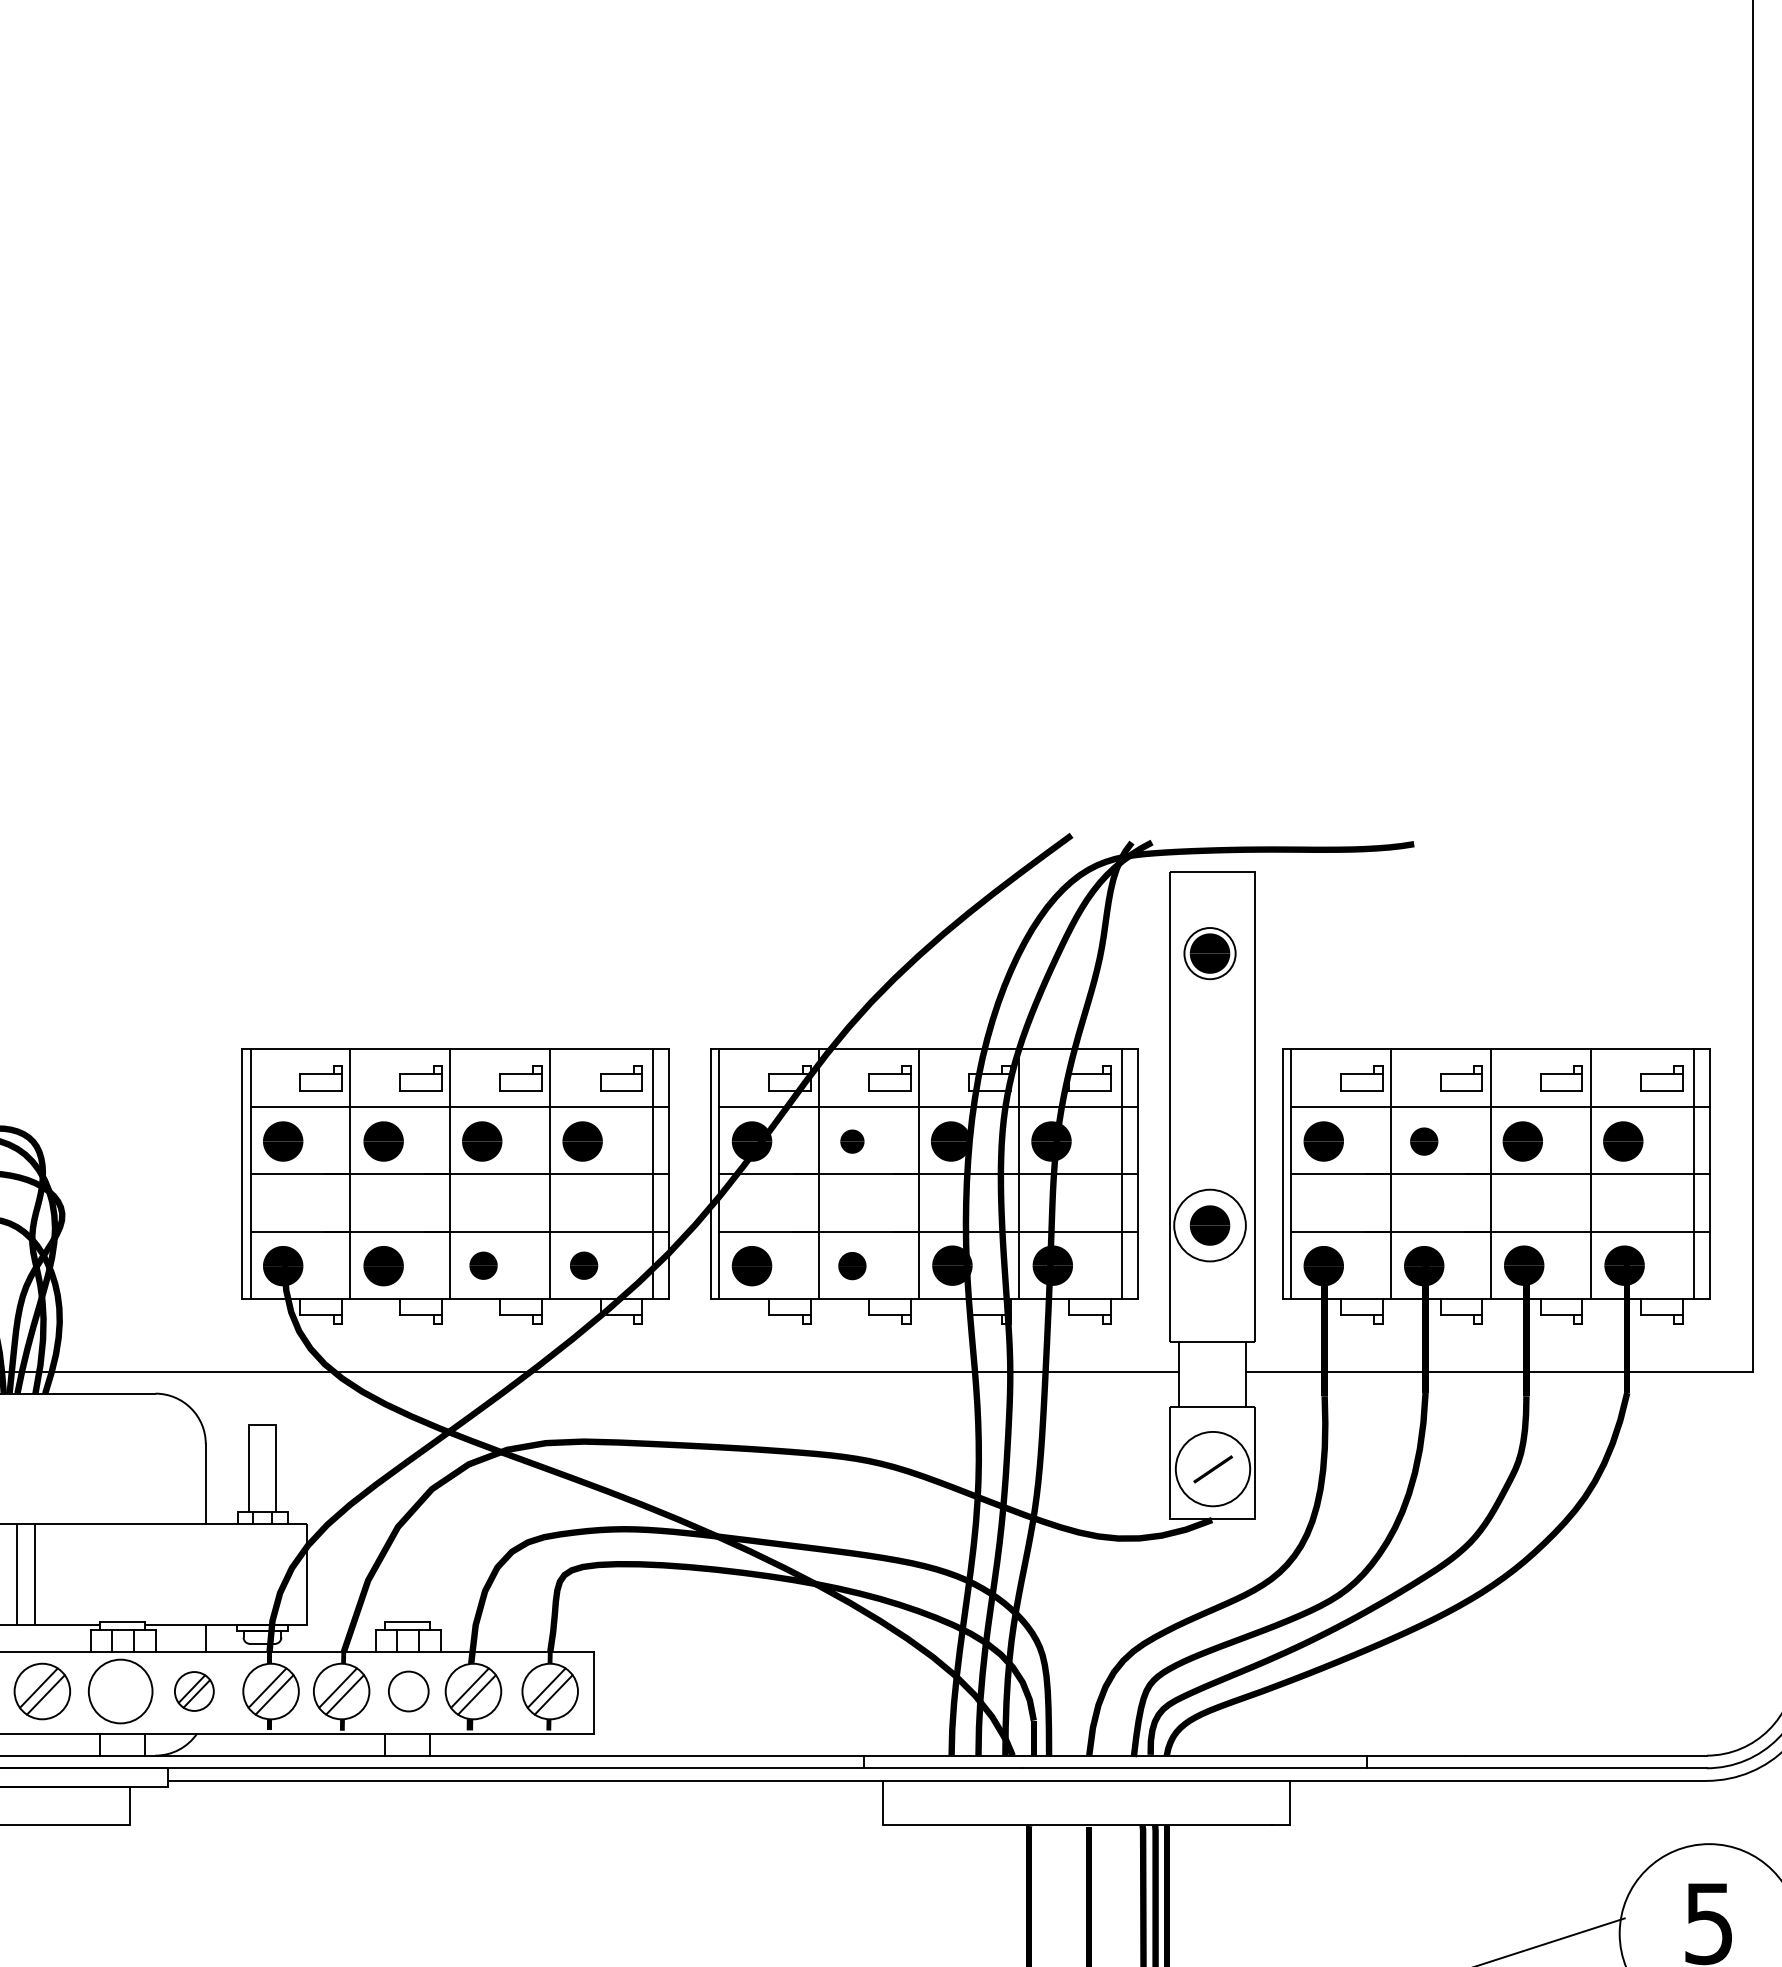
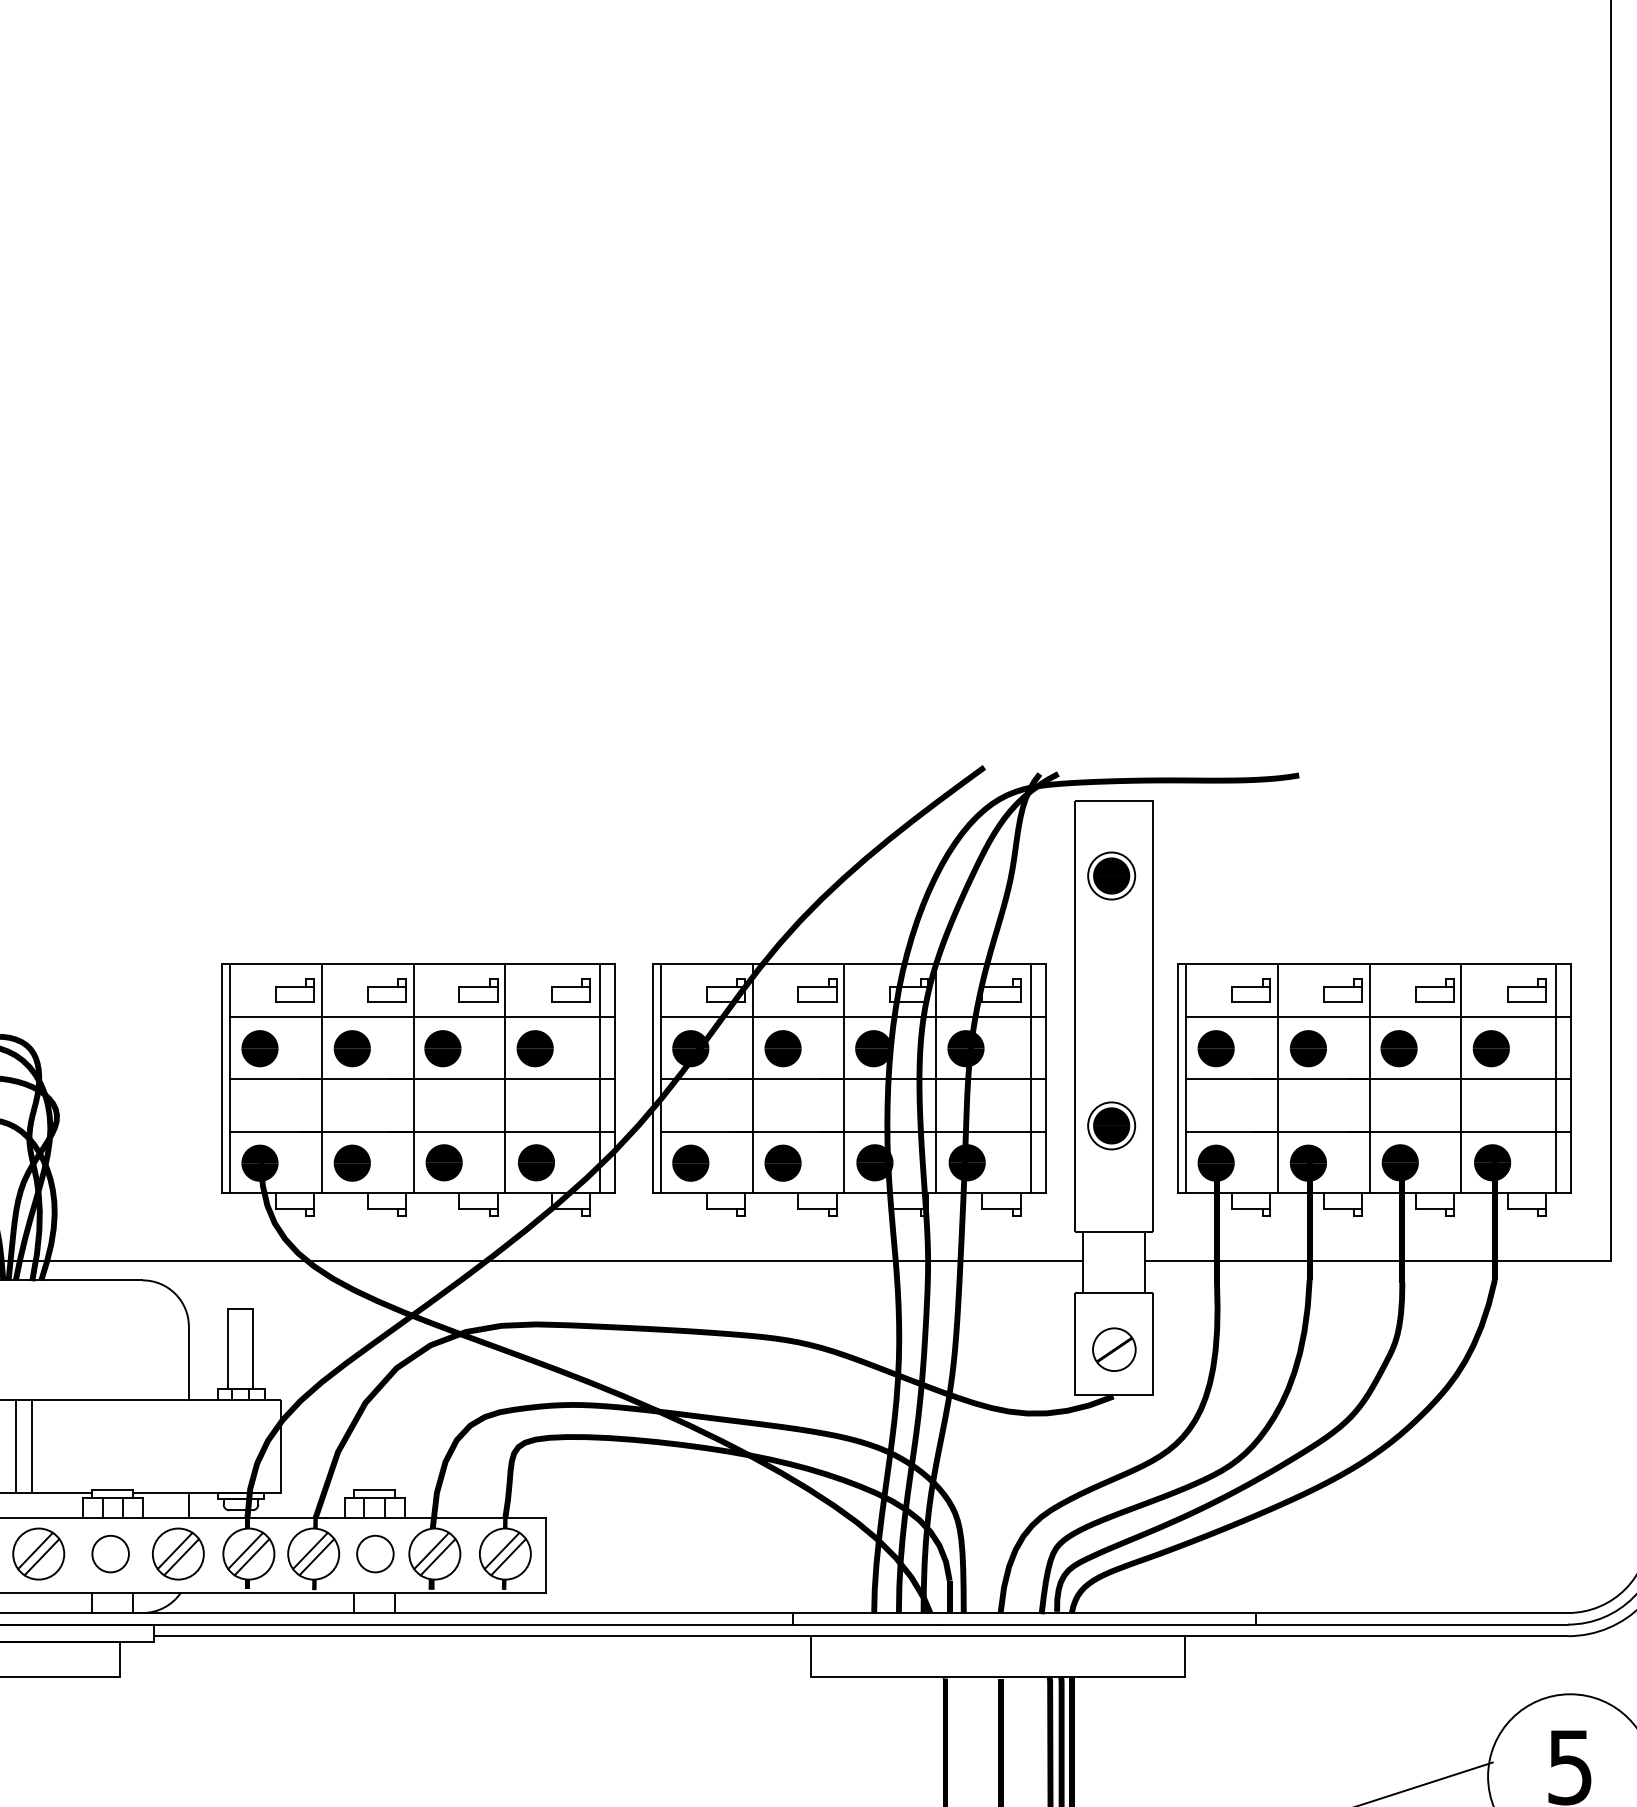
part: (851, 1141) -> (782, 1048), size x1.67
part: (1424, 1141) -> (1308, 1048), size x1.43
circle: (1209, 1225) -> (1111, 1125), size x0.71
part: (482, 1265) -> (443, 1162), size x1.43
part: (584, 1265) -> (536, 1162), size x1.43
part: (851, 1265) -> (782, 1162), size x1.43
circle: (1213, 1468) -> (1114, 1349), size x0.62
circle: (120, 1690) -> (110, 1553), size x0.62
part: (194, 1690) -> (178, 1553), size x1.43

